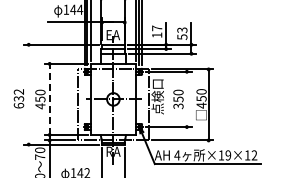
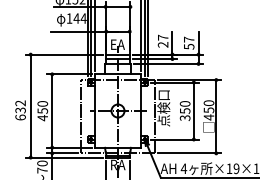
text: (182, 30) -> (189, 39), 53 -> 57
text: (156, 35) -> (162, 45), 17 -> 27
line: (28, 94) -> (30, 105), added
line: (49, 98) -> (52, 110), dashed -> solid
line: (186, 99) -> (193, 111), added

